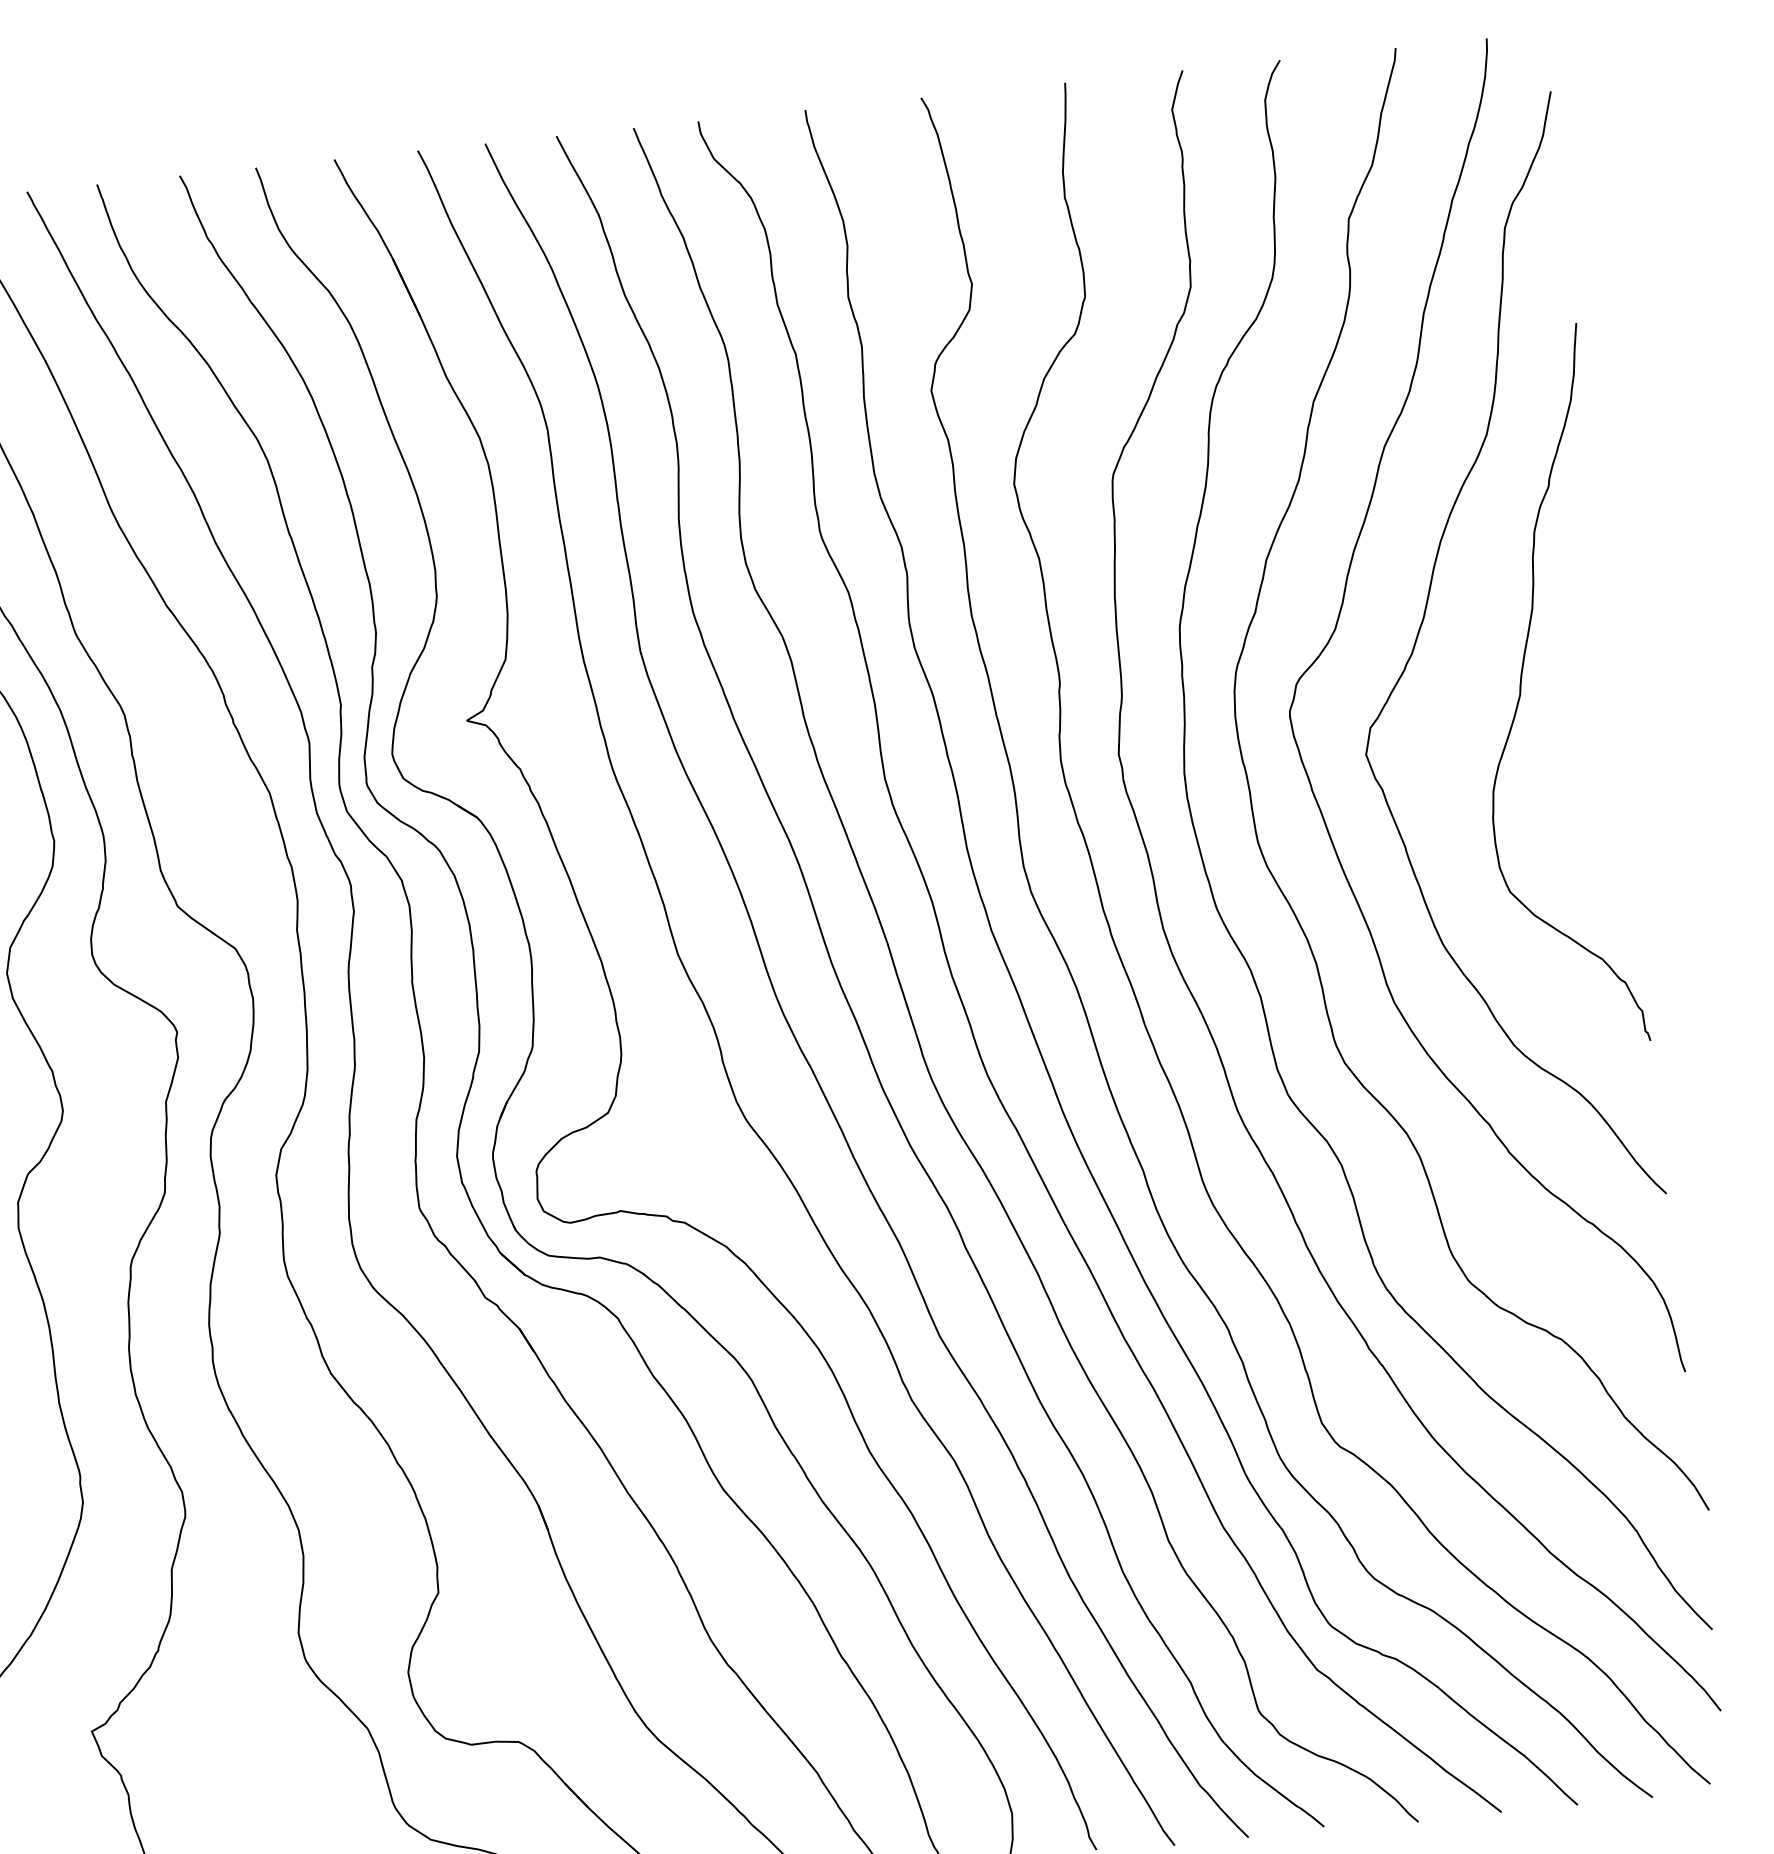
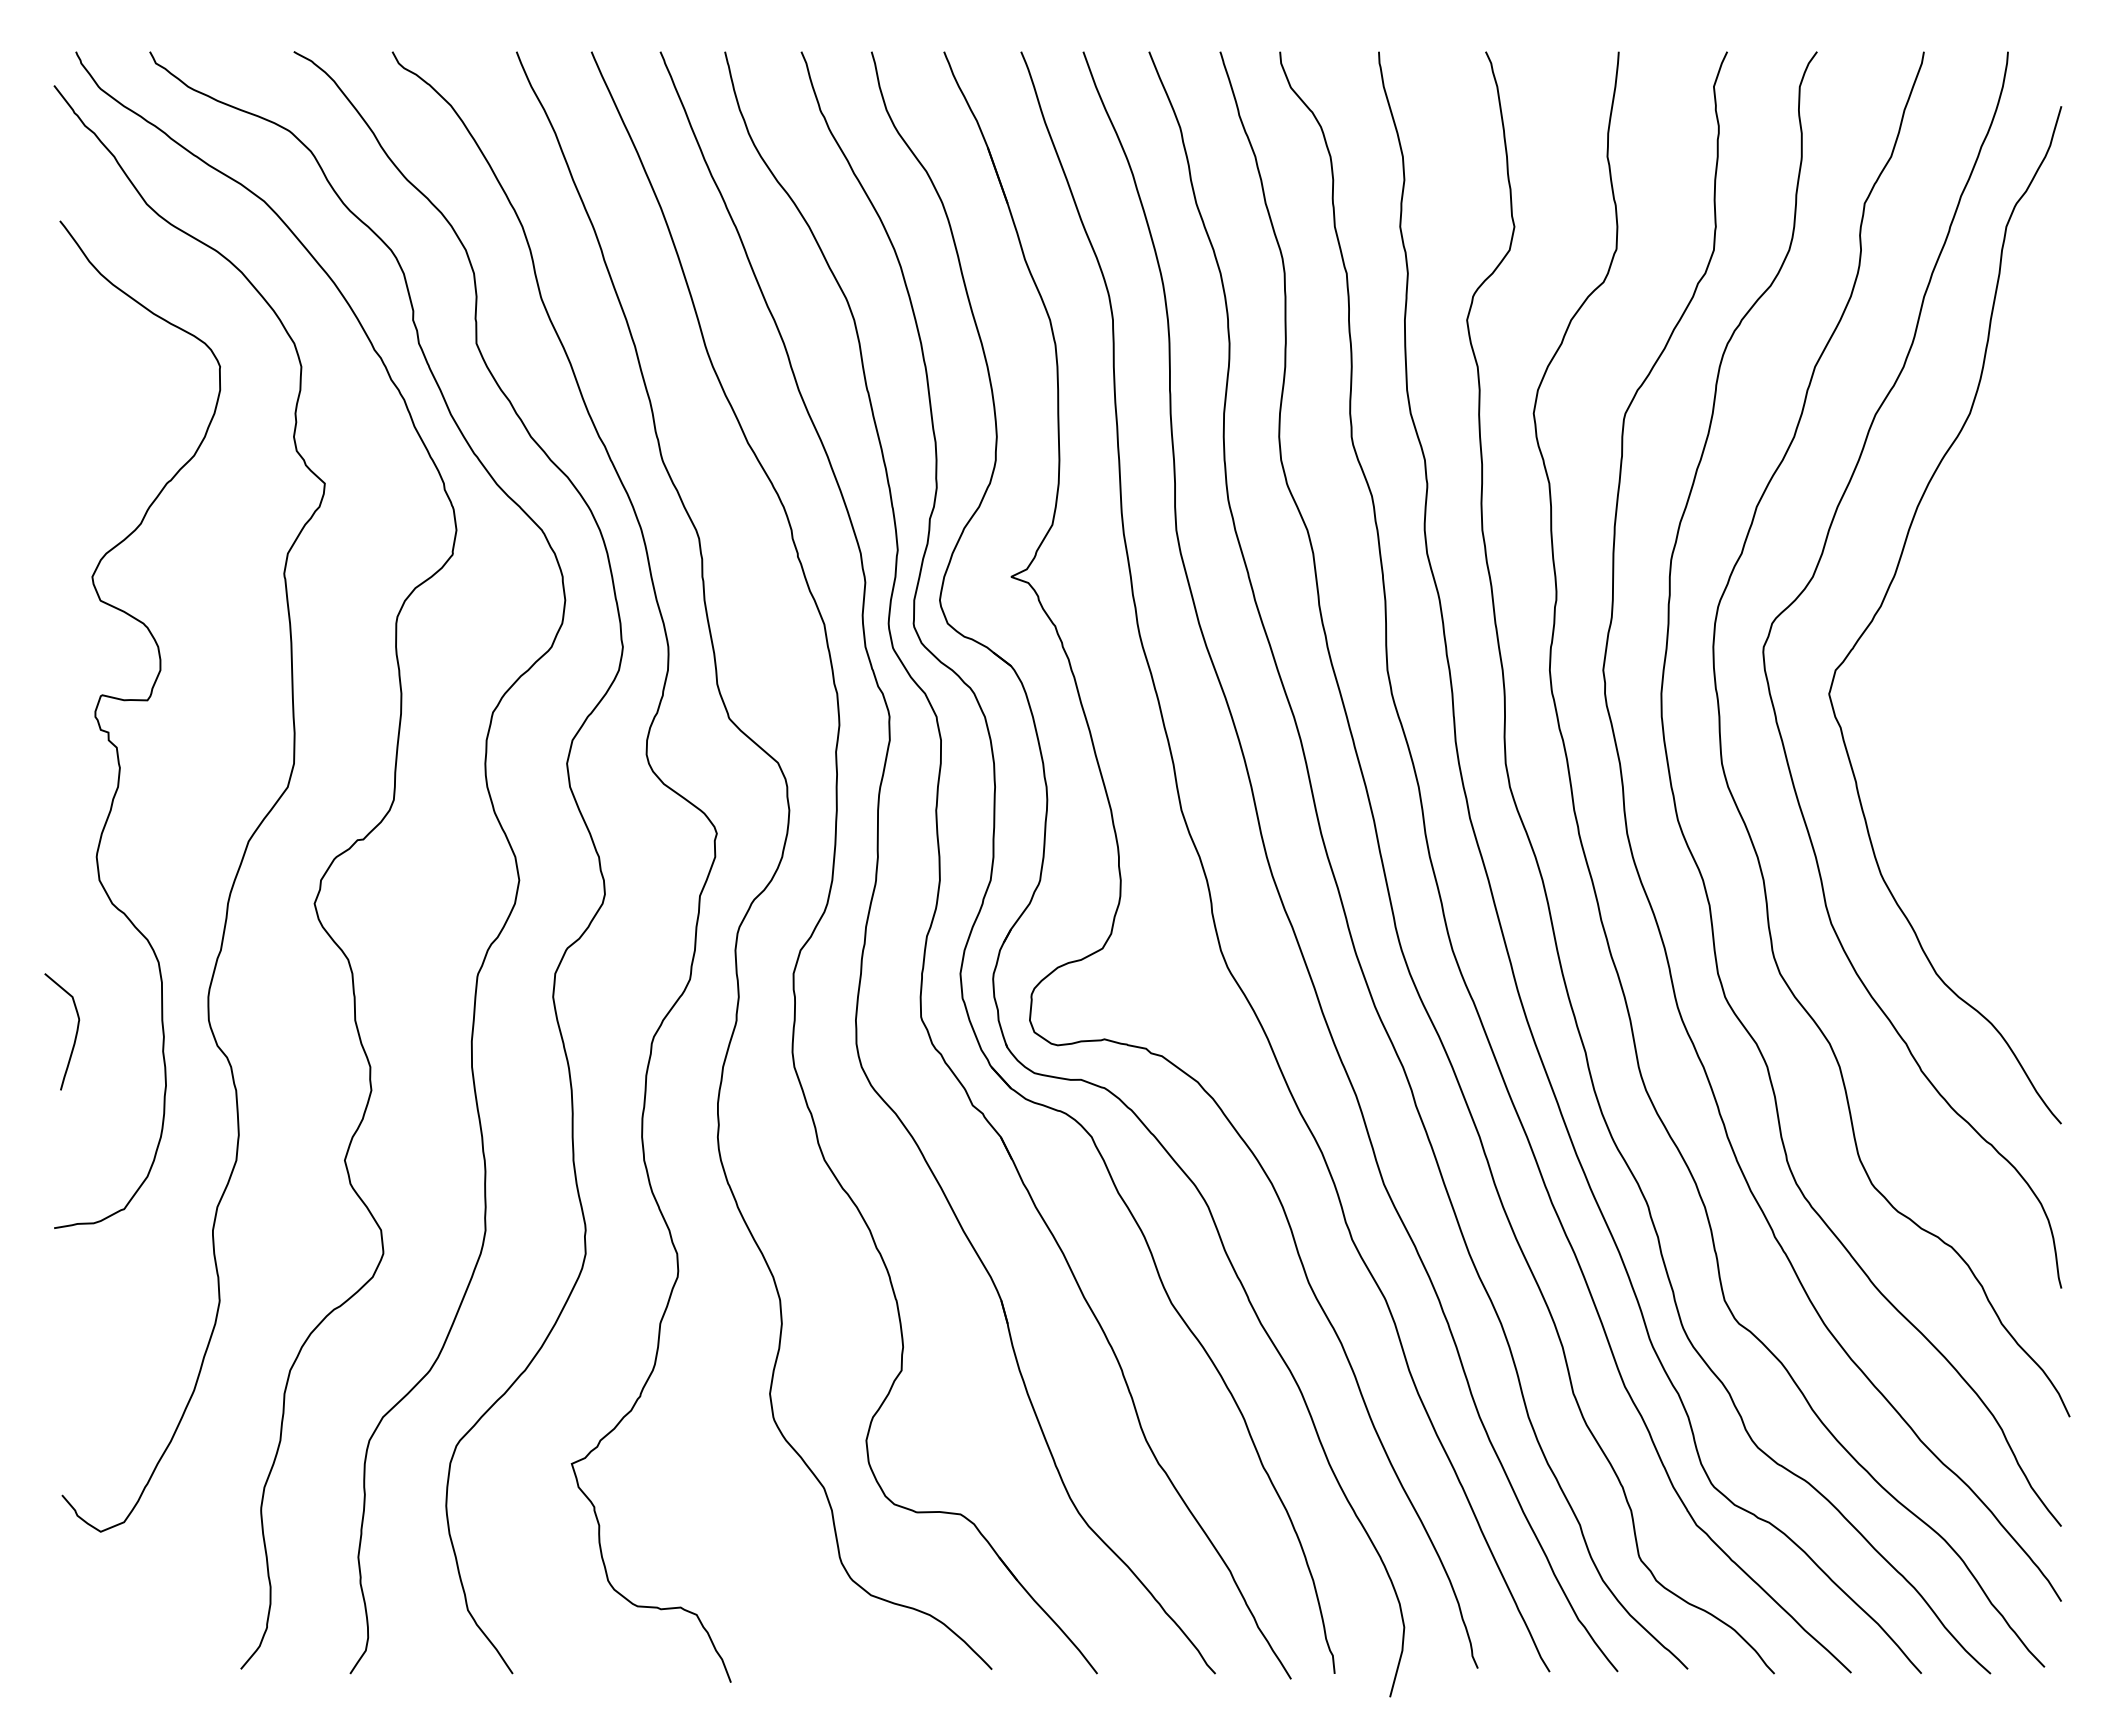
curve: (1521, 689) -> (1977, 649), removed

